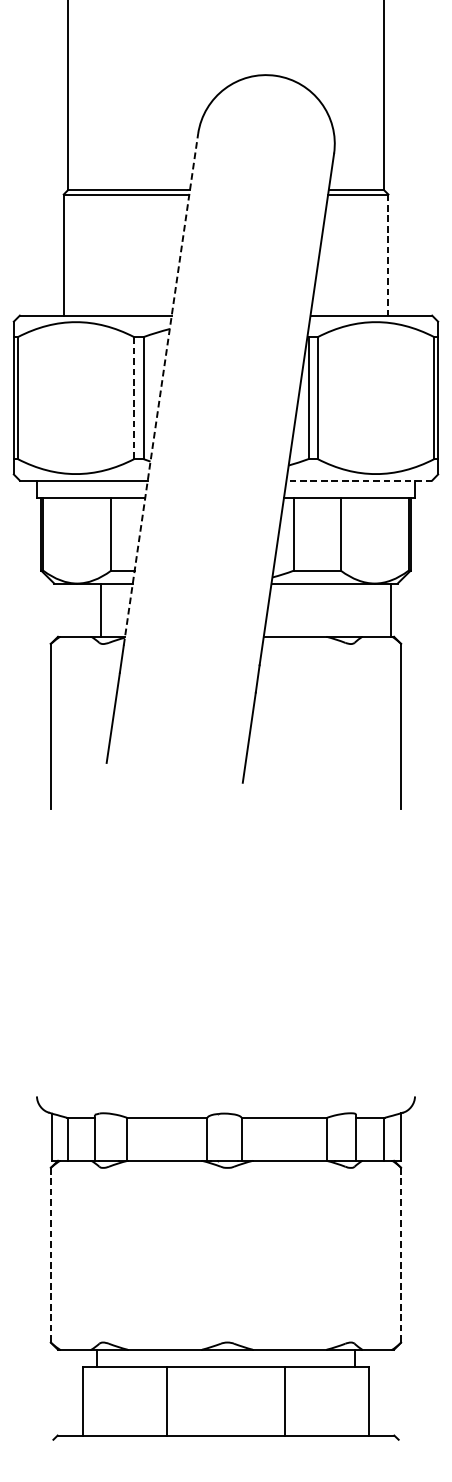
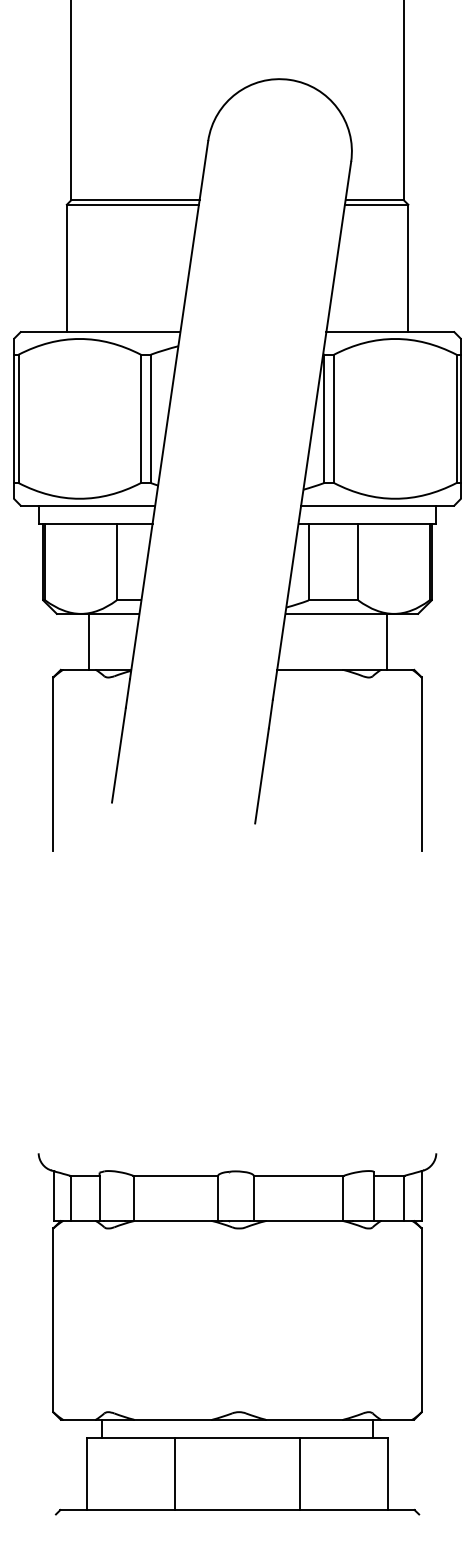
line: (388, 255) -> (408, 268), dashed -> solid
line: (161, 390) -> (169, 410), dashed -> solid
line: (133, 398) -> (140, 419), dashed -> solid
line: (359, 480) -> (377, 505), dashed -> solid
line: (101, 609) -> (88, 641), moved
line: (391, 609) -> (386, 641), moved
line: (51, 1255) -> (53, 1320), dashed -> solid
line: (400, 1255) -> (421, 1320), dashed -> solid

